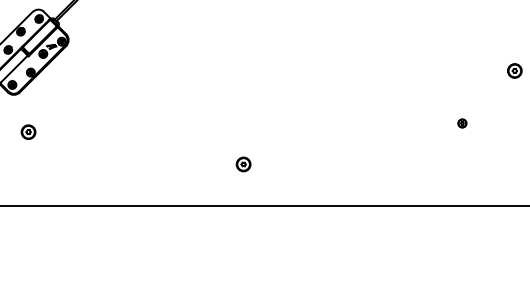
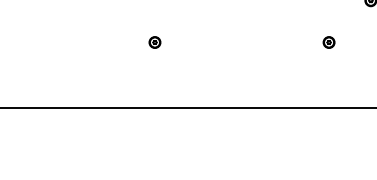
part: (462, 123) -> (329, 42), size x1.67
part: (243, 164) -> (154, 42), moved

